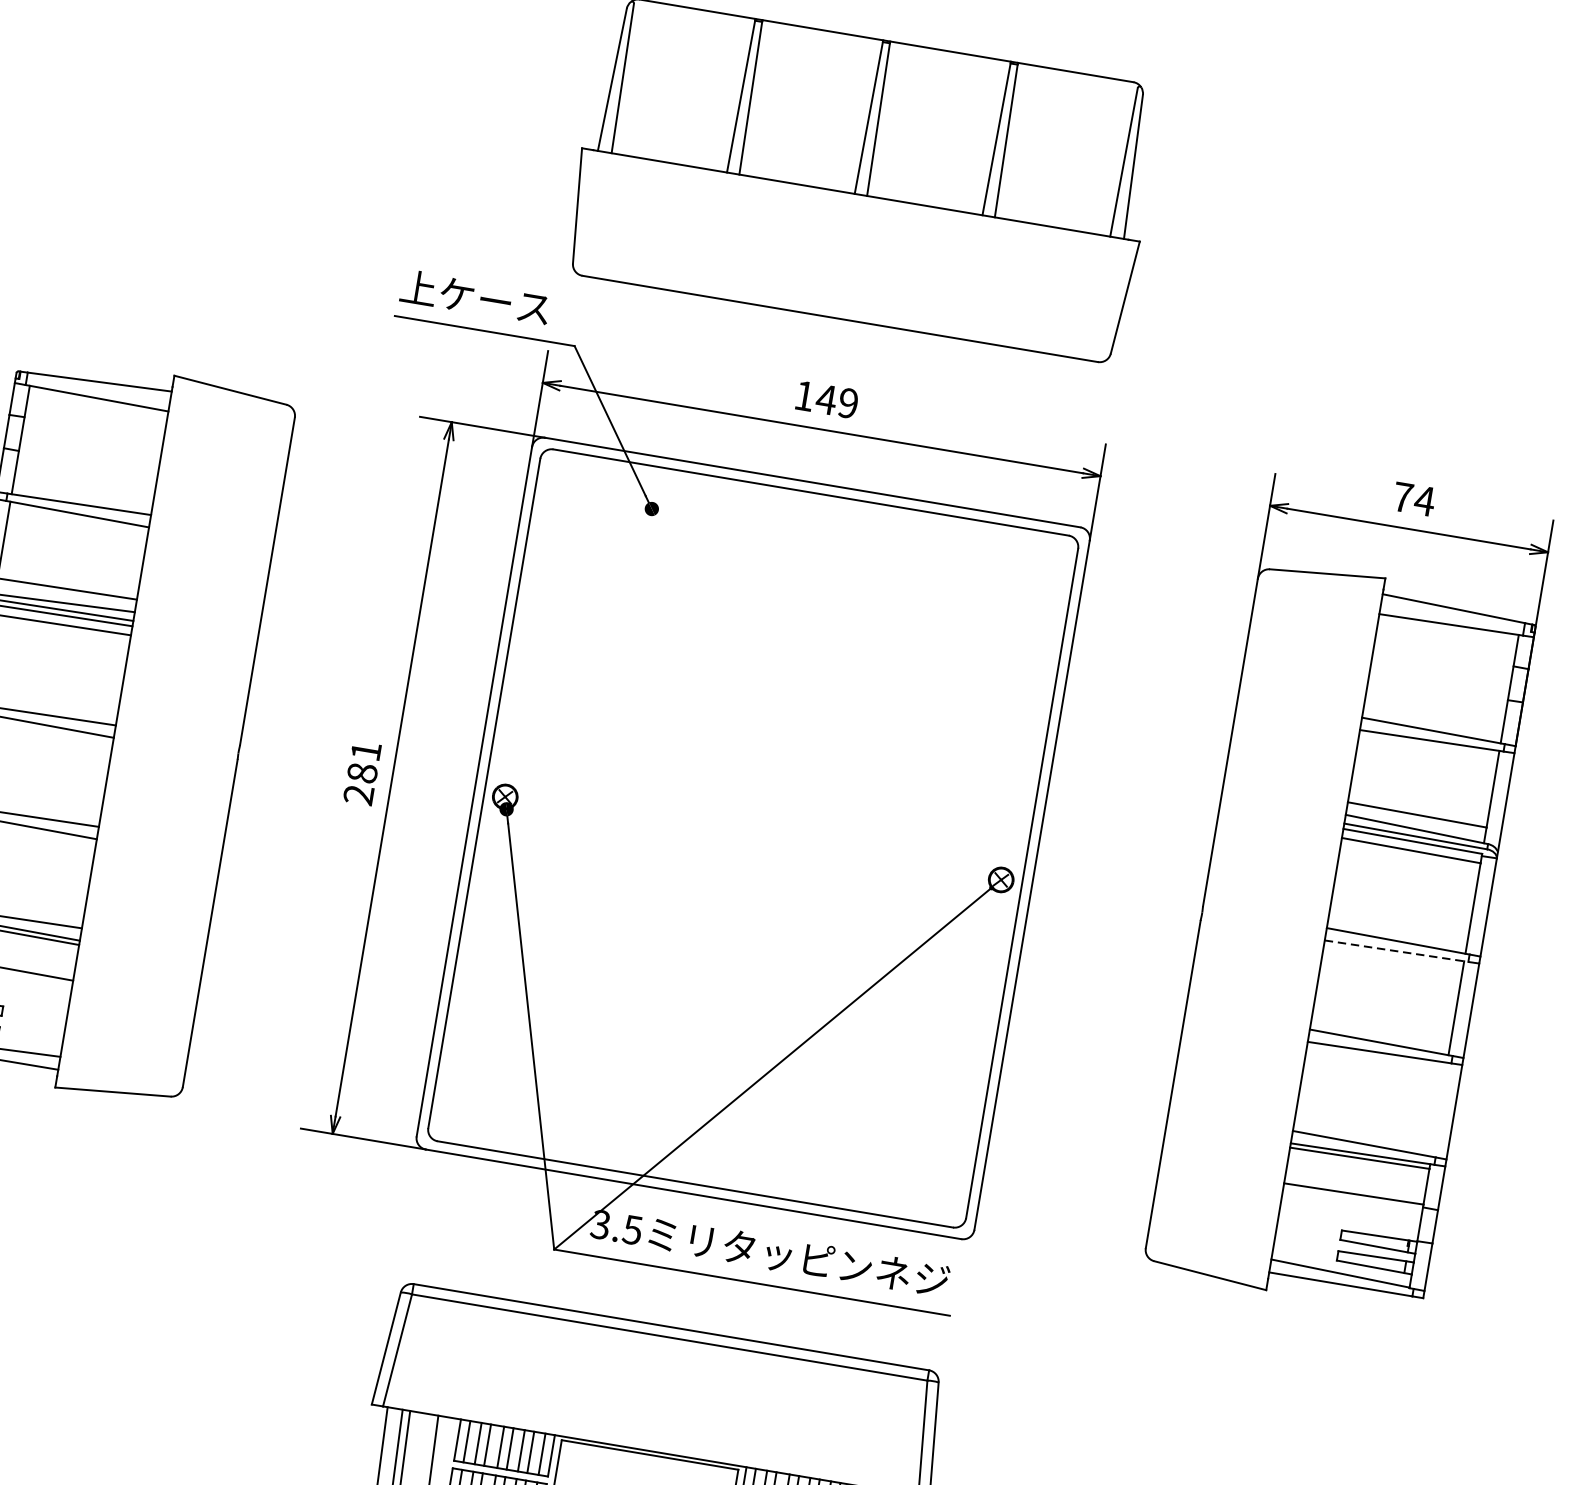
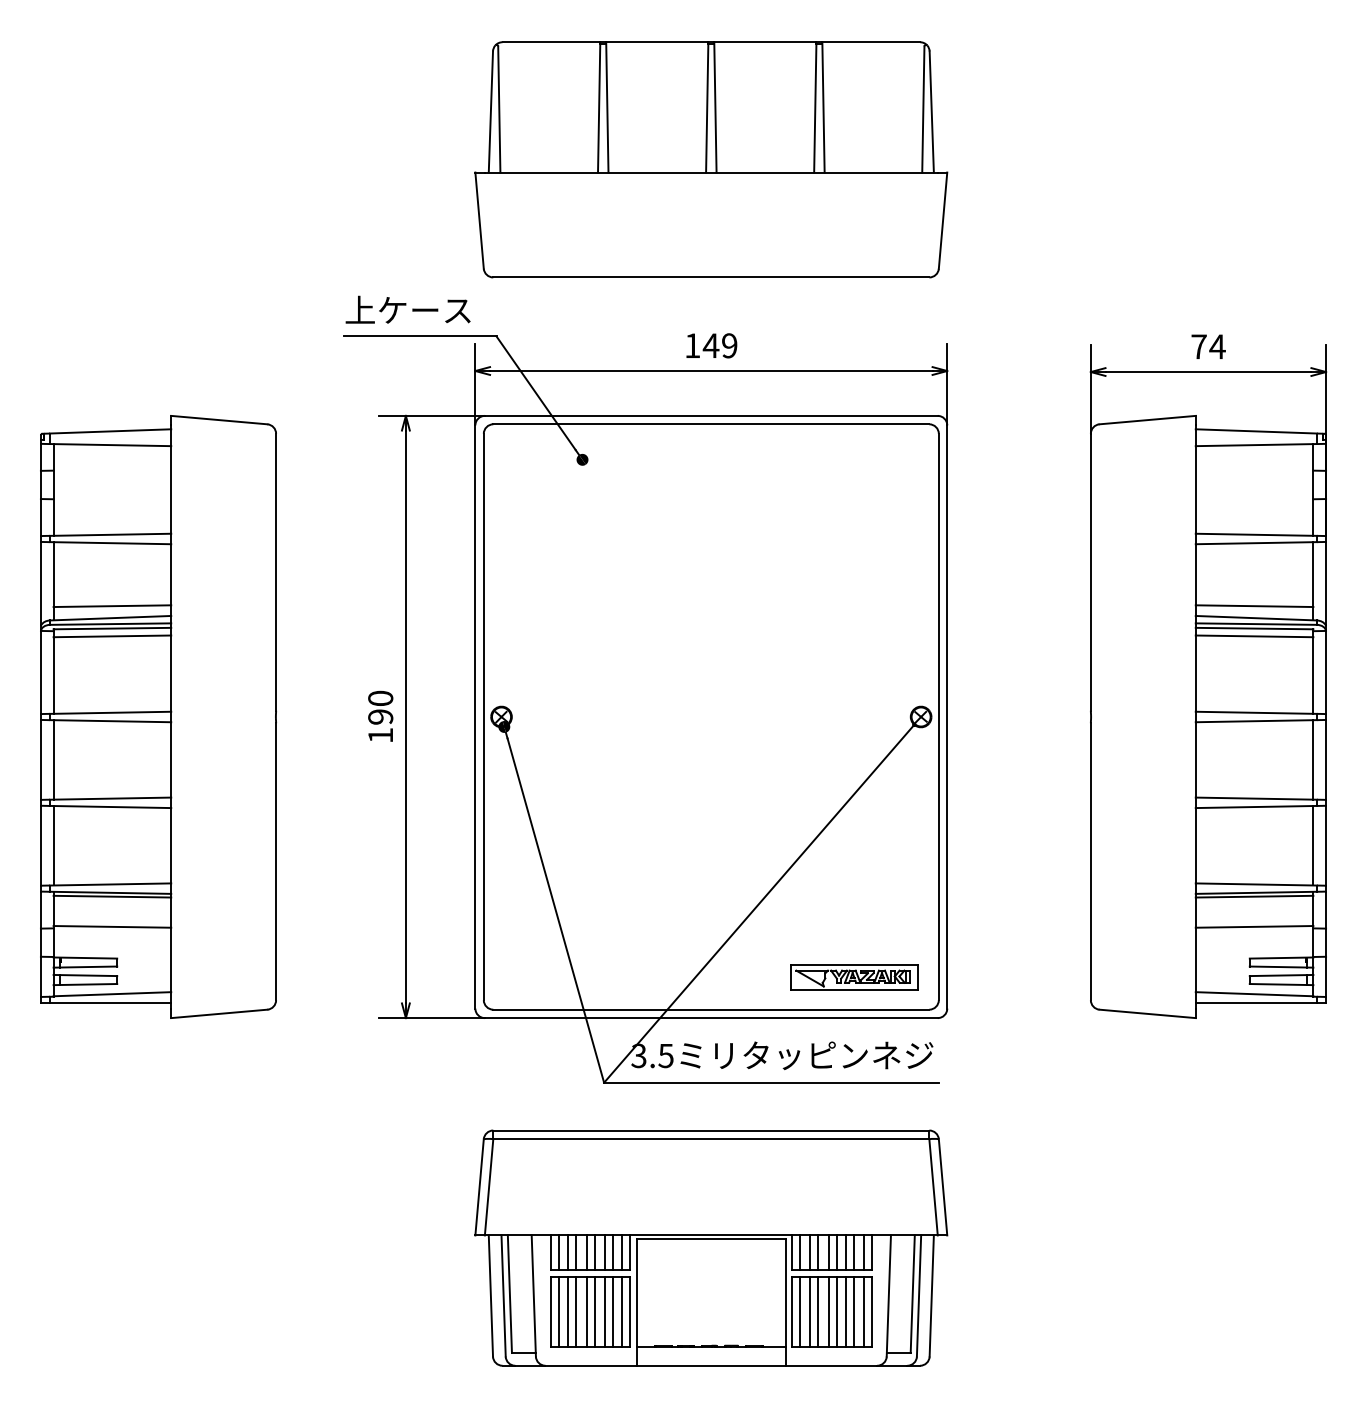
text: (362, 772) -> (380, 716), 281 -> 190
line: (1396, 951) -> (1256, 721), dashed -> solid
line: (1439, 1109) -> (1313, 845), added
part: (870, 1174) -> (854, 977), added

